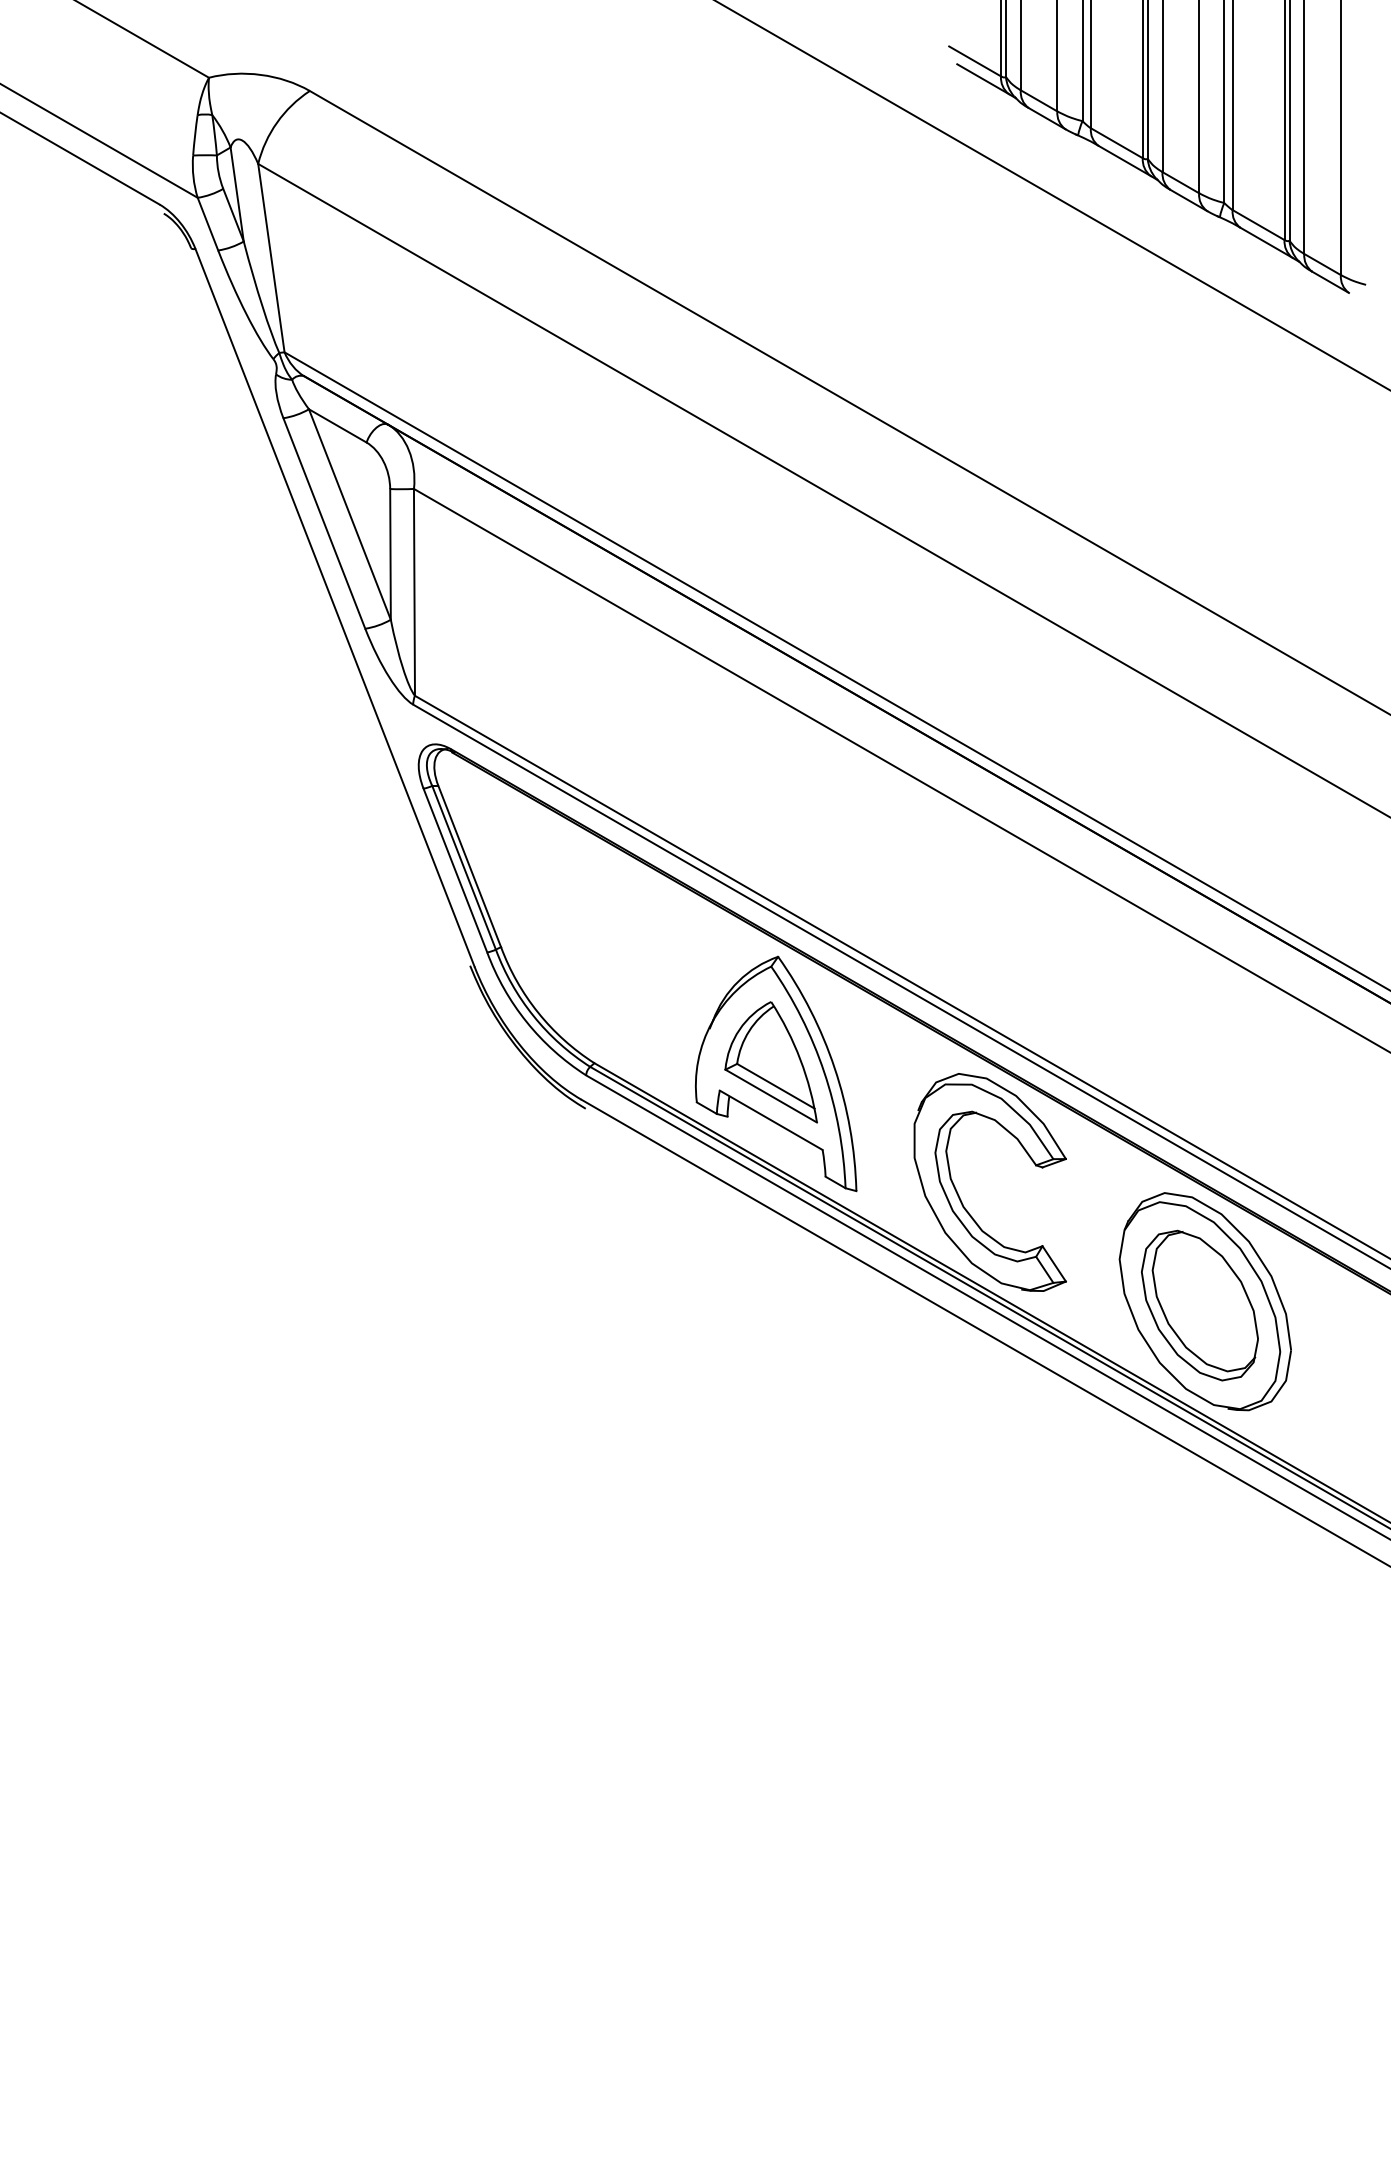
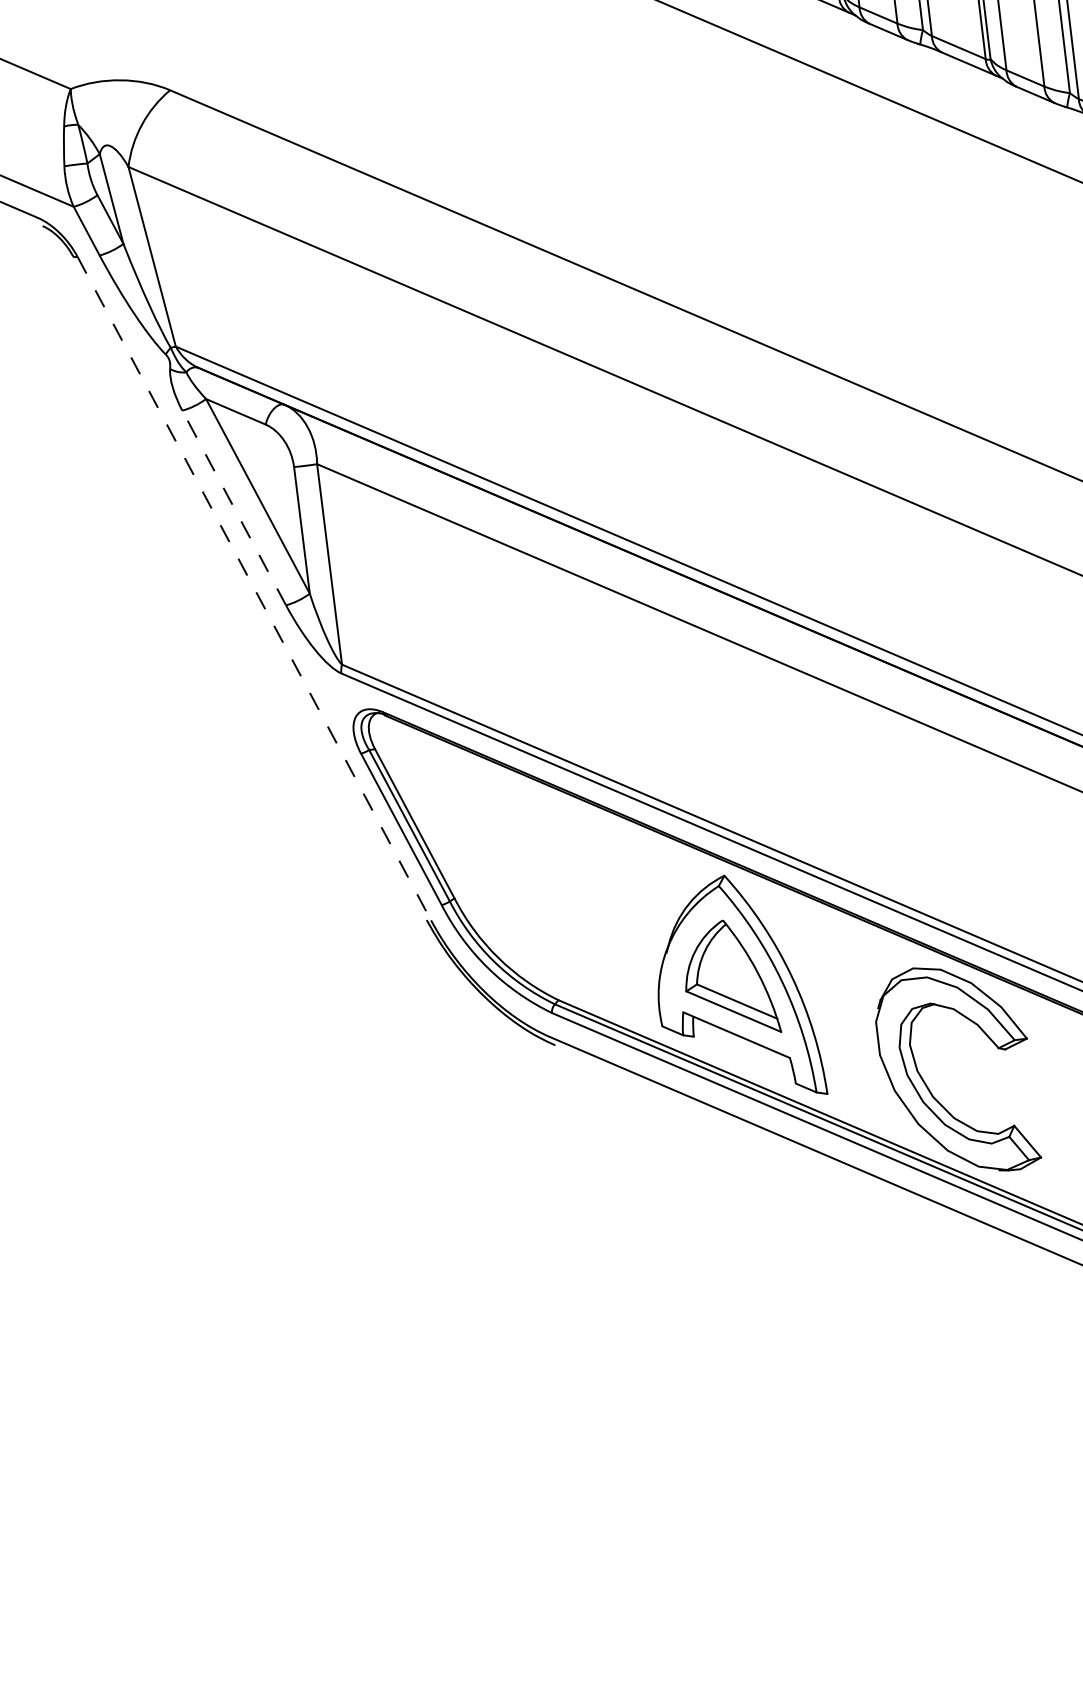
line: (324, 523) -> (234, 508), solid -> dashed
line: (335, 607) -> (254, 588), solid -> dashed

